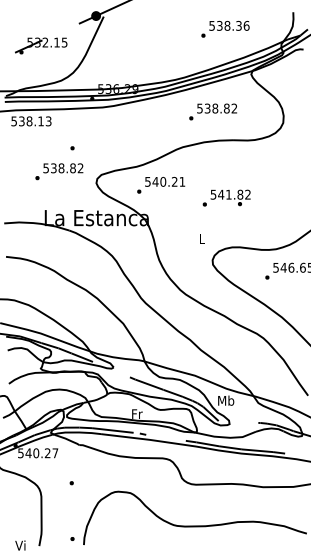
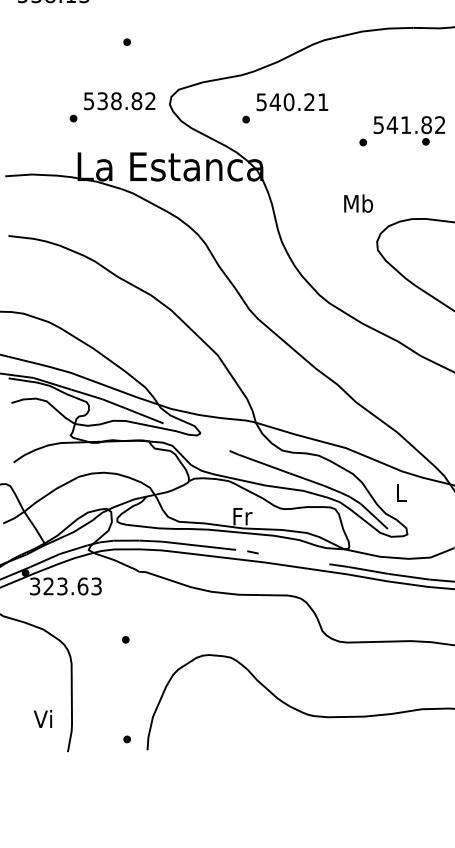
text: (59, 171) -> (112, 106), moved
text: (202, 238) -> (359, 203), L -> Mb
text: (226, 400) -> (401, 492), Mb -> L
text: (38, 453) -> (66, 586), 540.27 -> 323.63
text: (20, 545) -> (43, 718), moved

